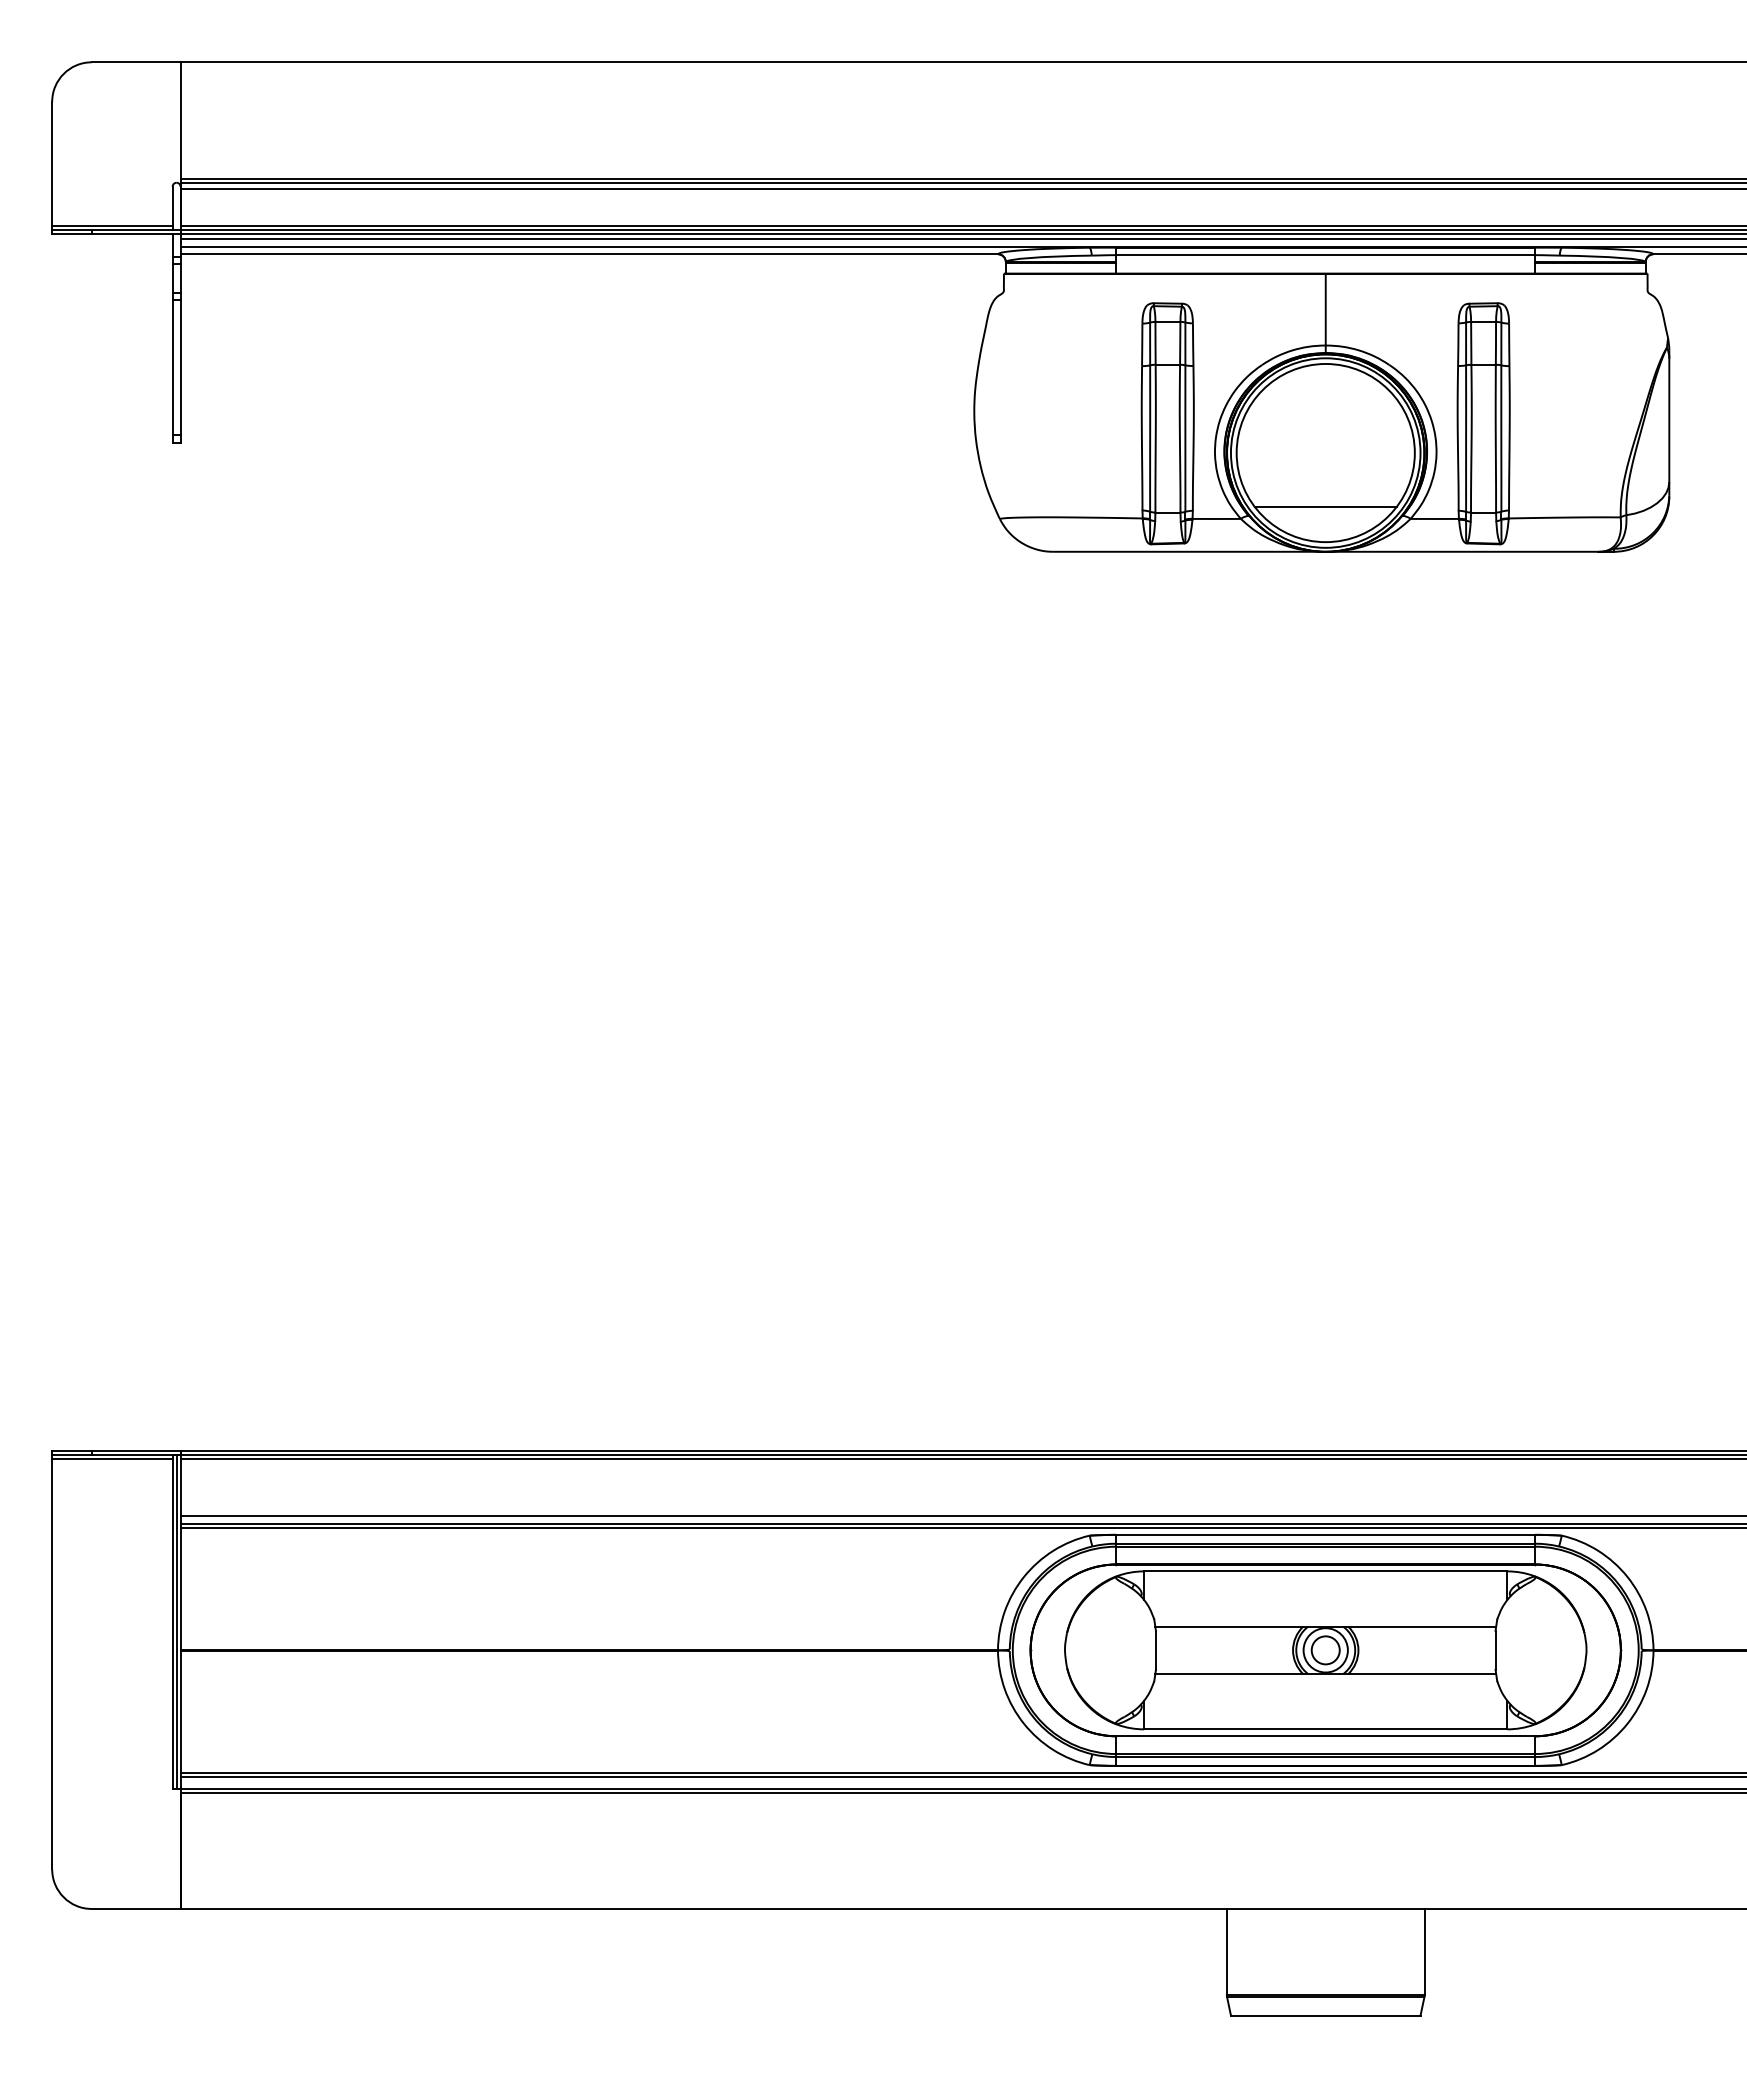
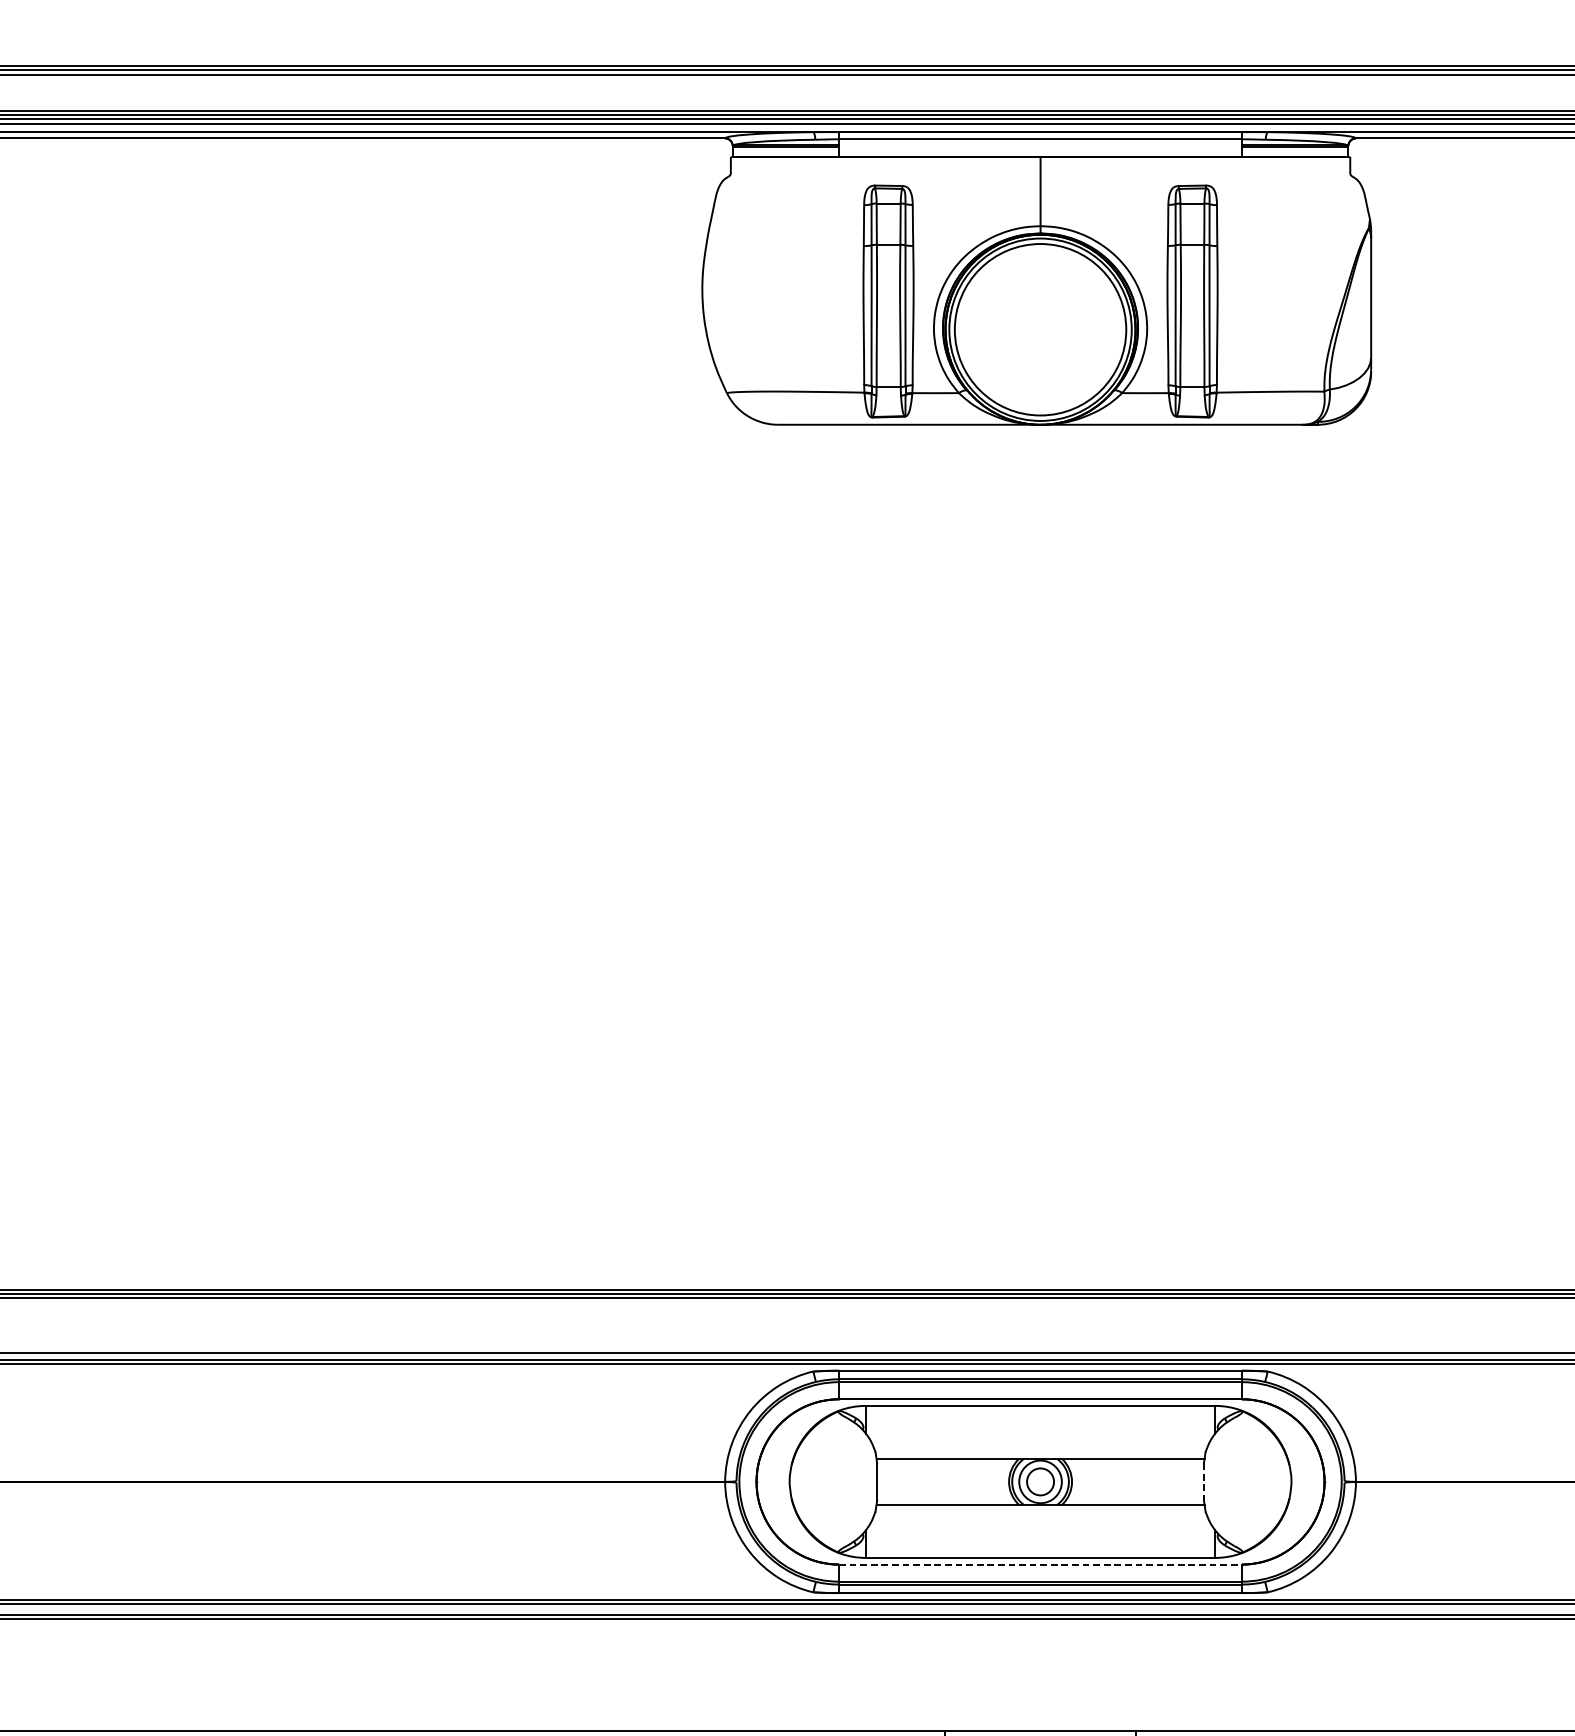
line: (1325, 506) -> (1040, 381), removed
line: (1495, 1650) -> (1203, 1482), solid -> dashed
line: (1326, 1736) -> (1041, 1564), solid -> dashed

